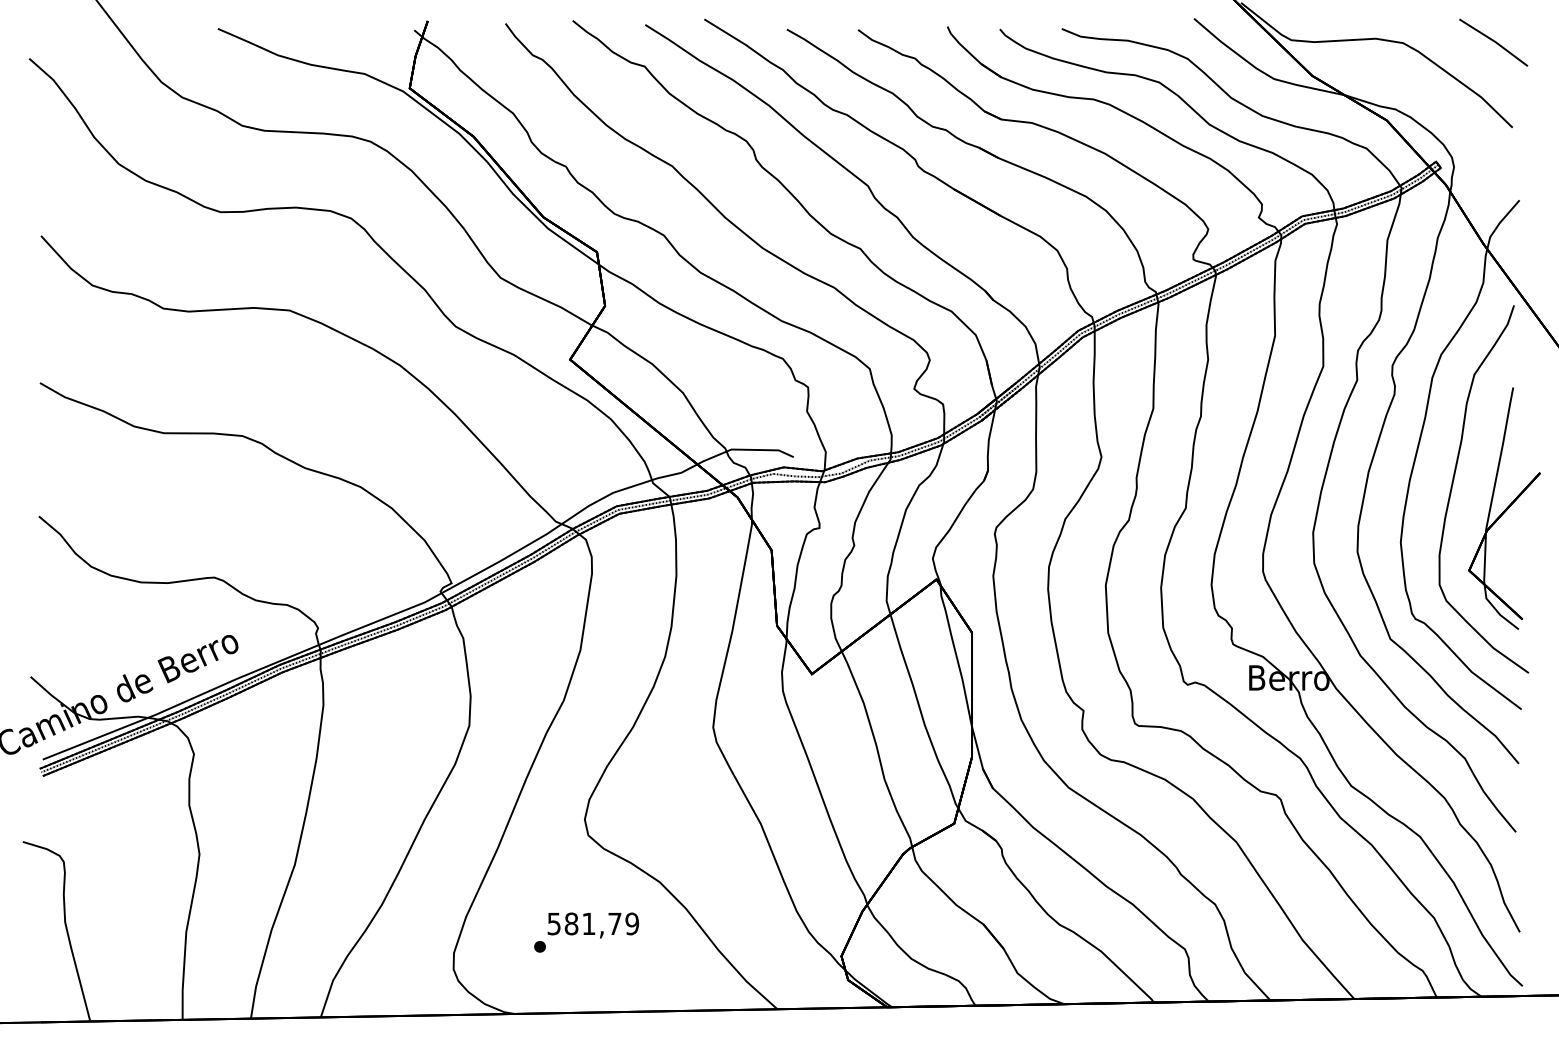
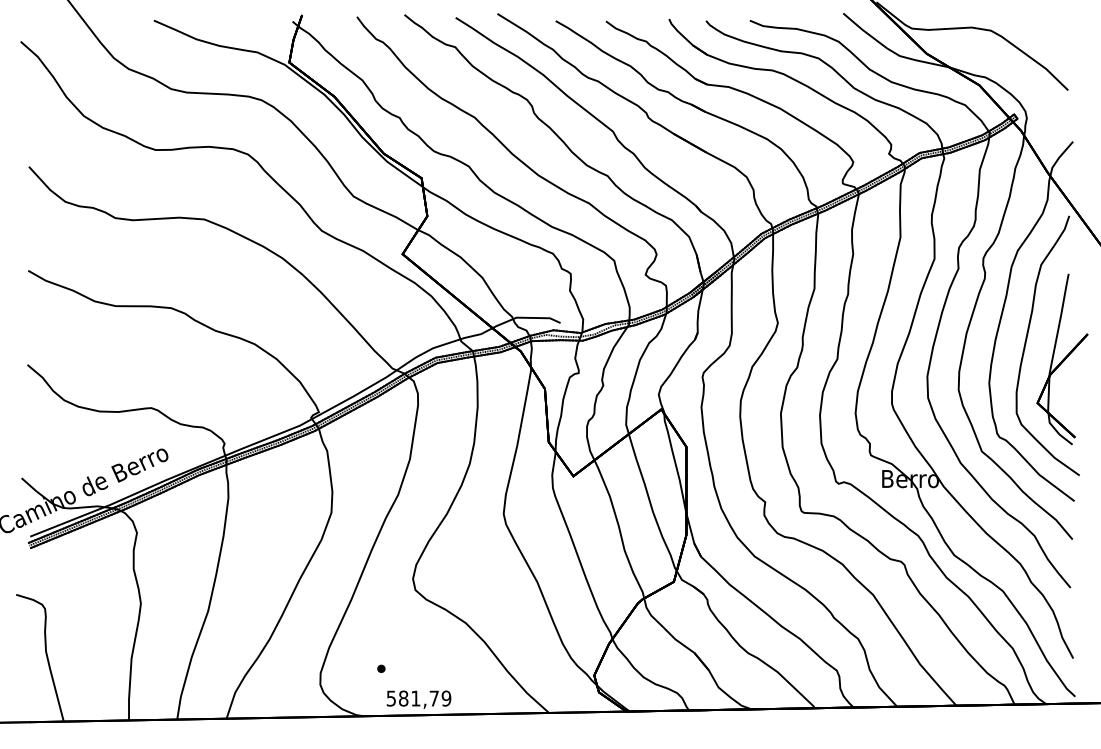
line: (1493, 41) -> (1054, 29), removed
text: (592, 925) -> (418, 699), moved

